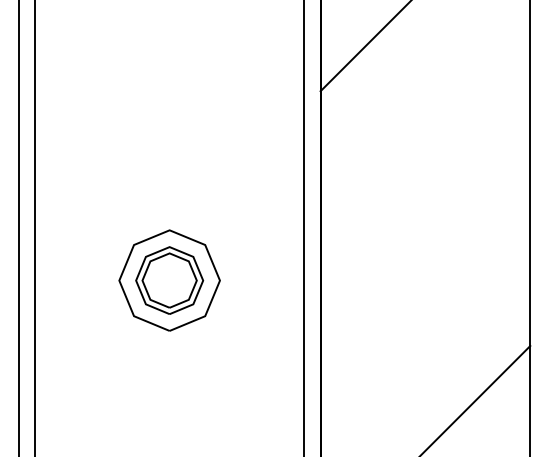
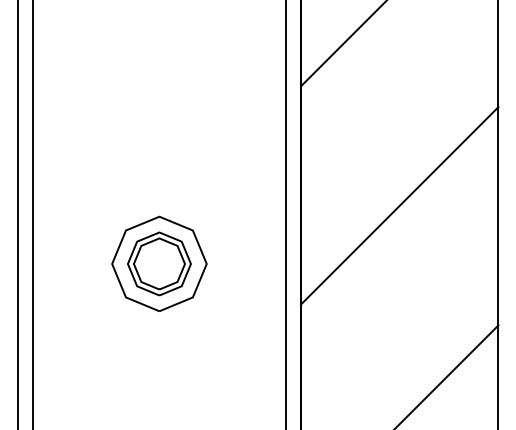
line: (425, 218) -> (399, 205), added

